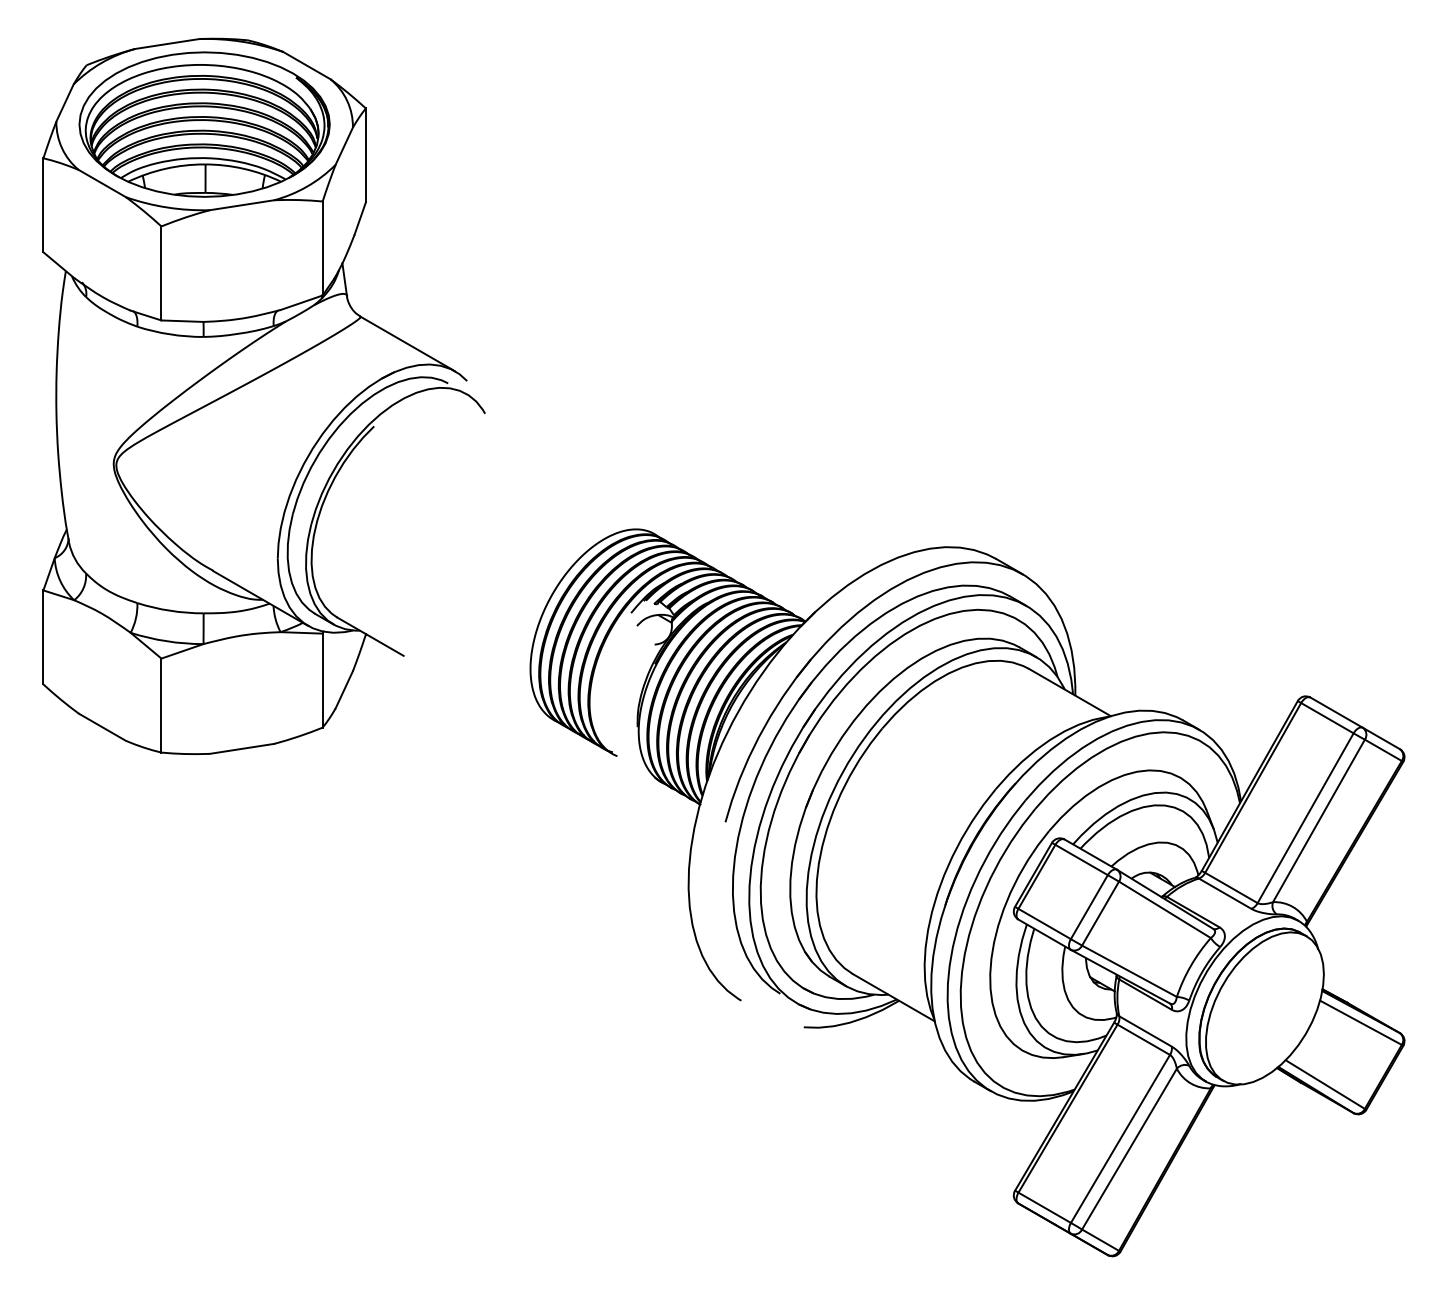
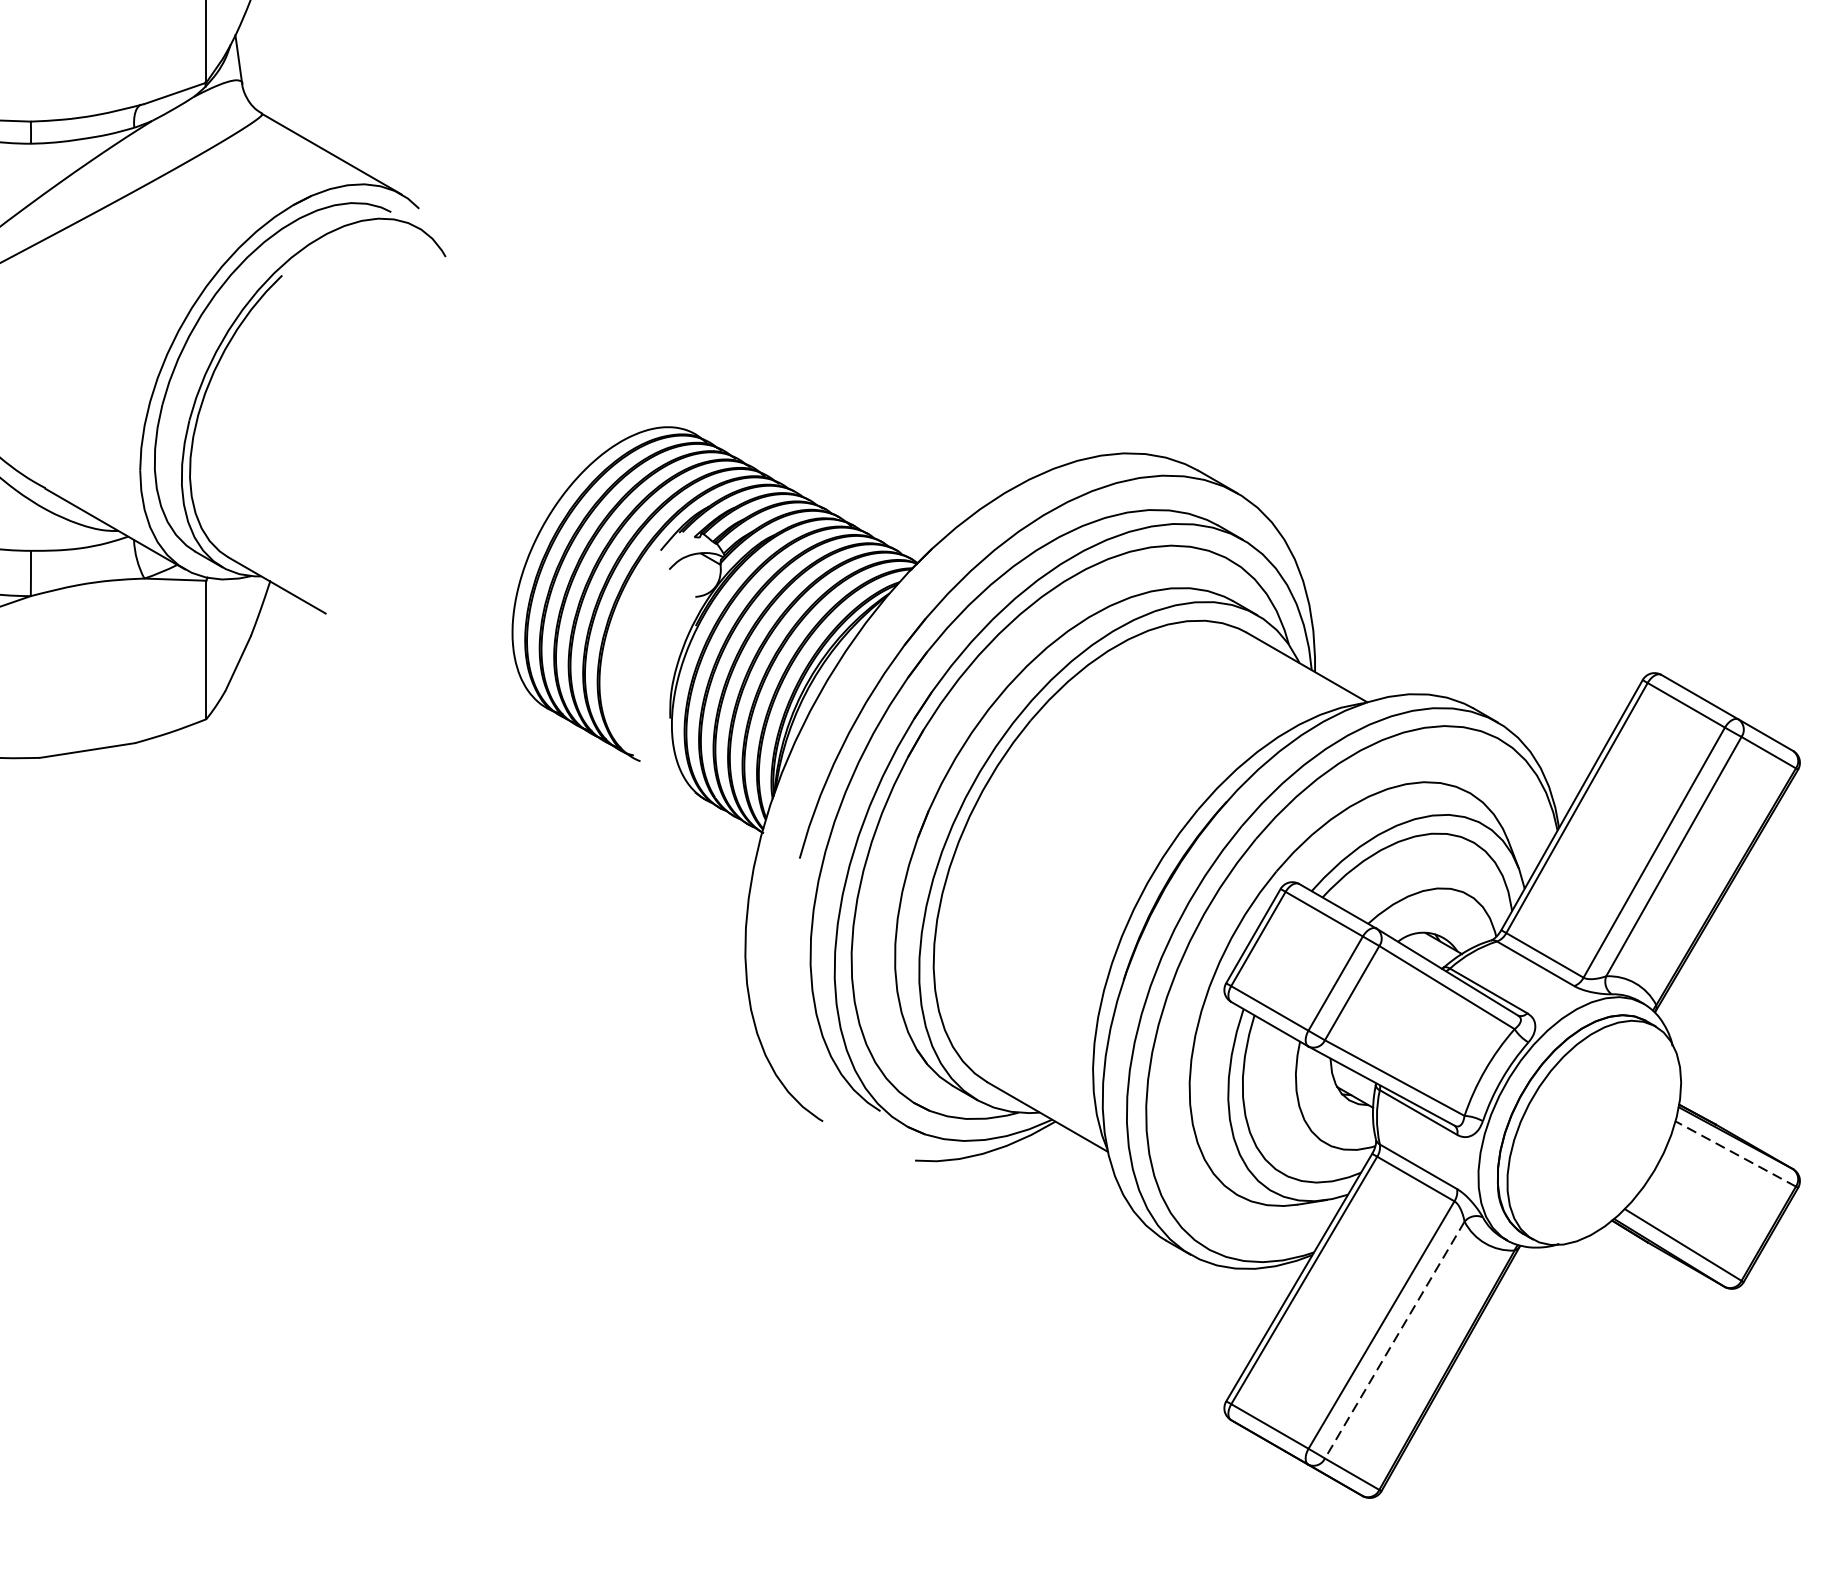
line: (1360, 1022) -> (1735, 1153), solid -> dashed
line: (1129, 1149) -> (1394, 1340), solid -> dashed

